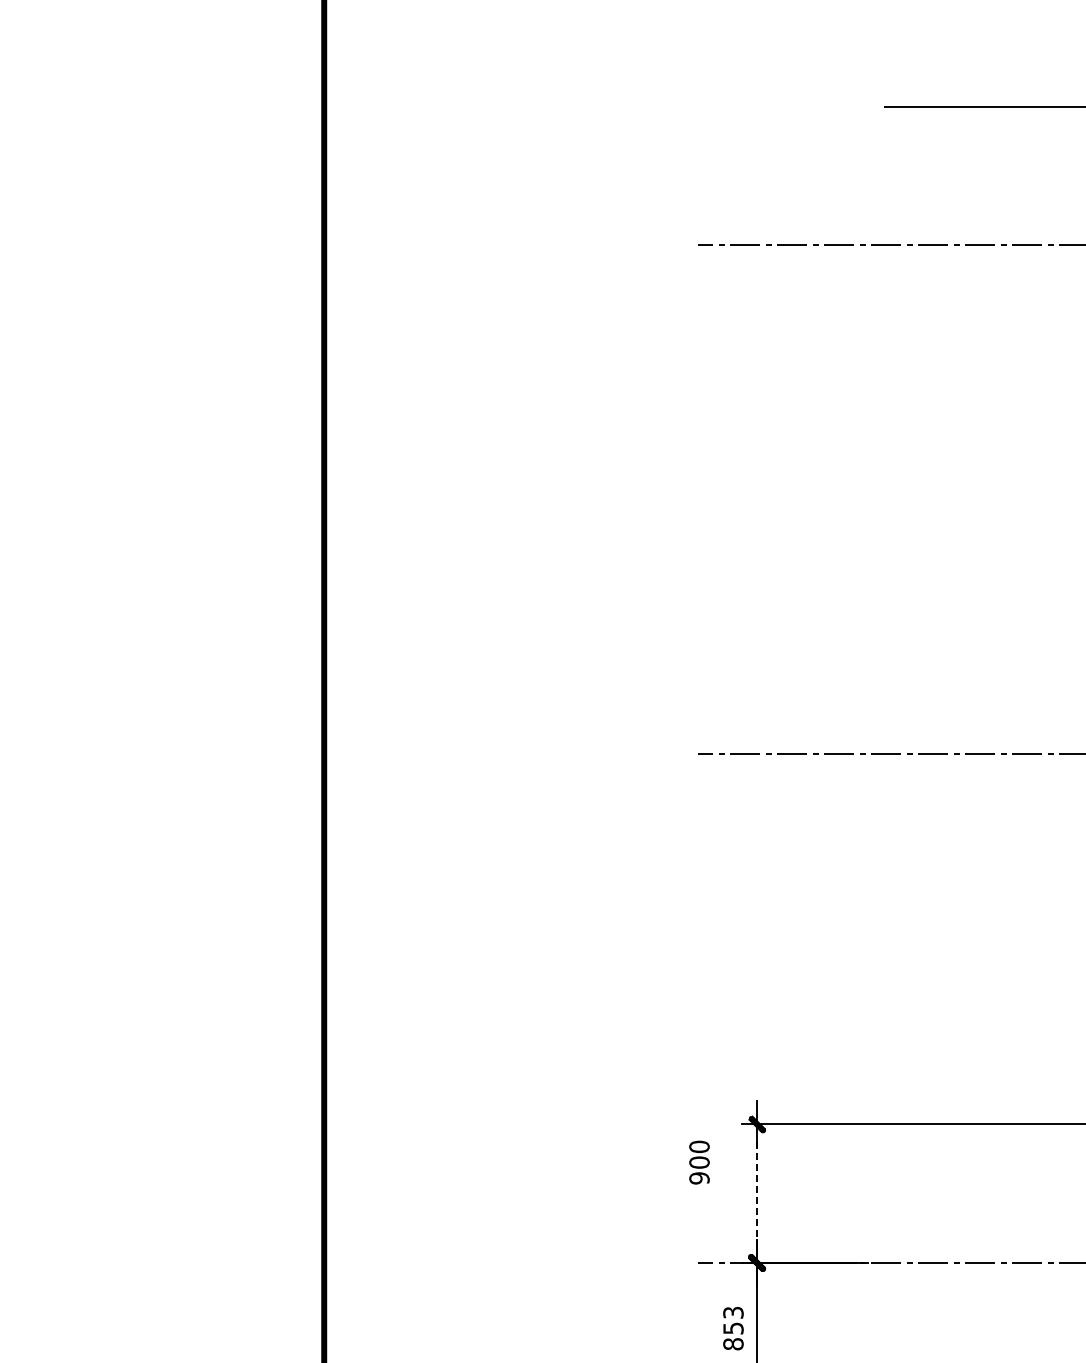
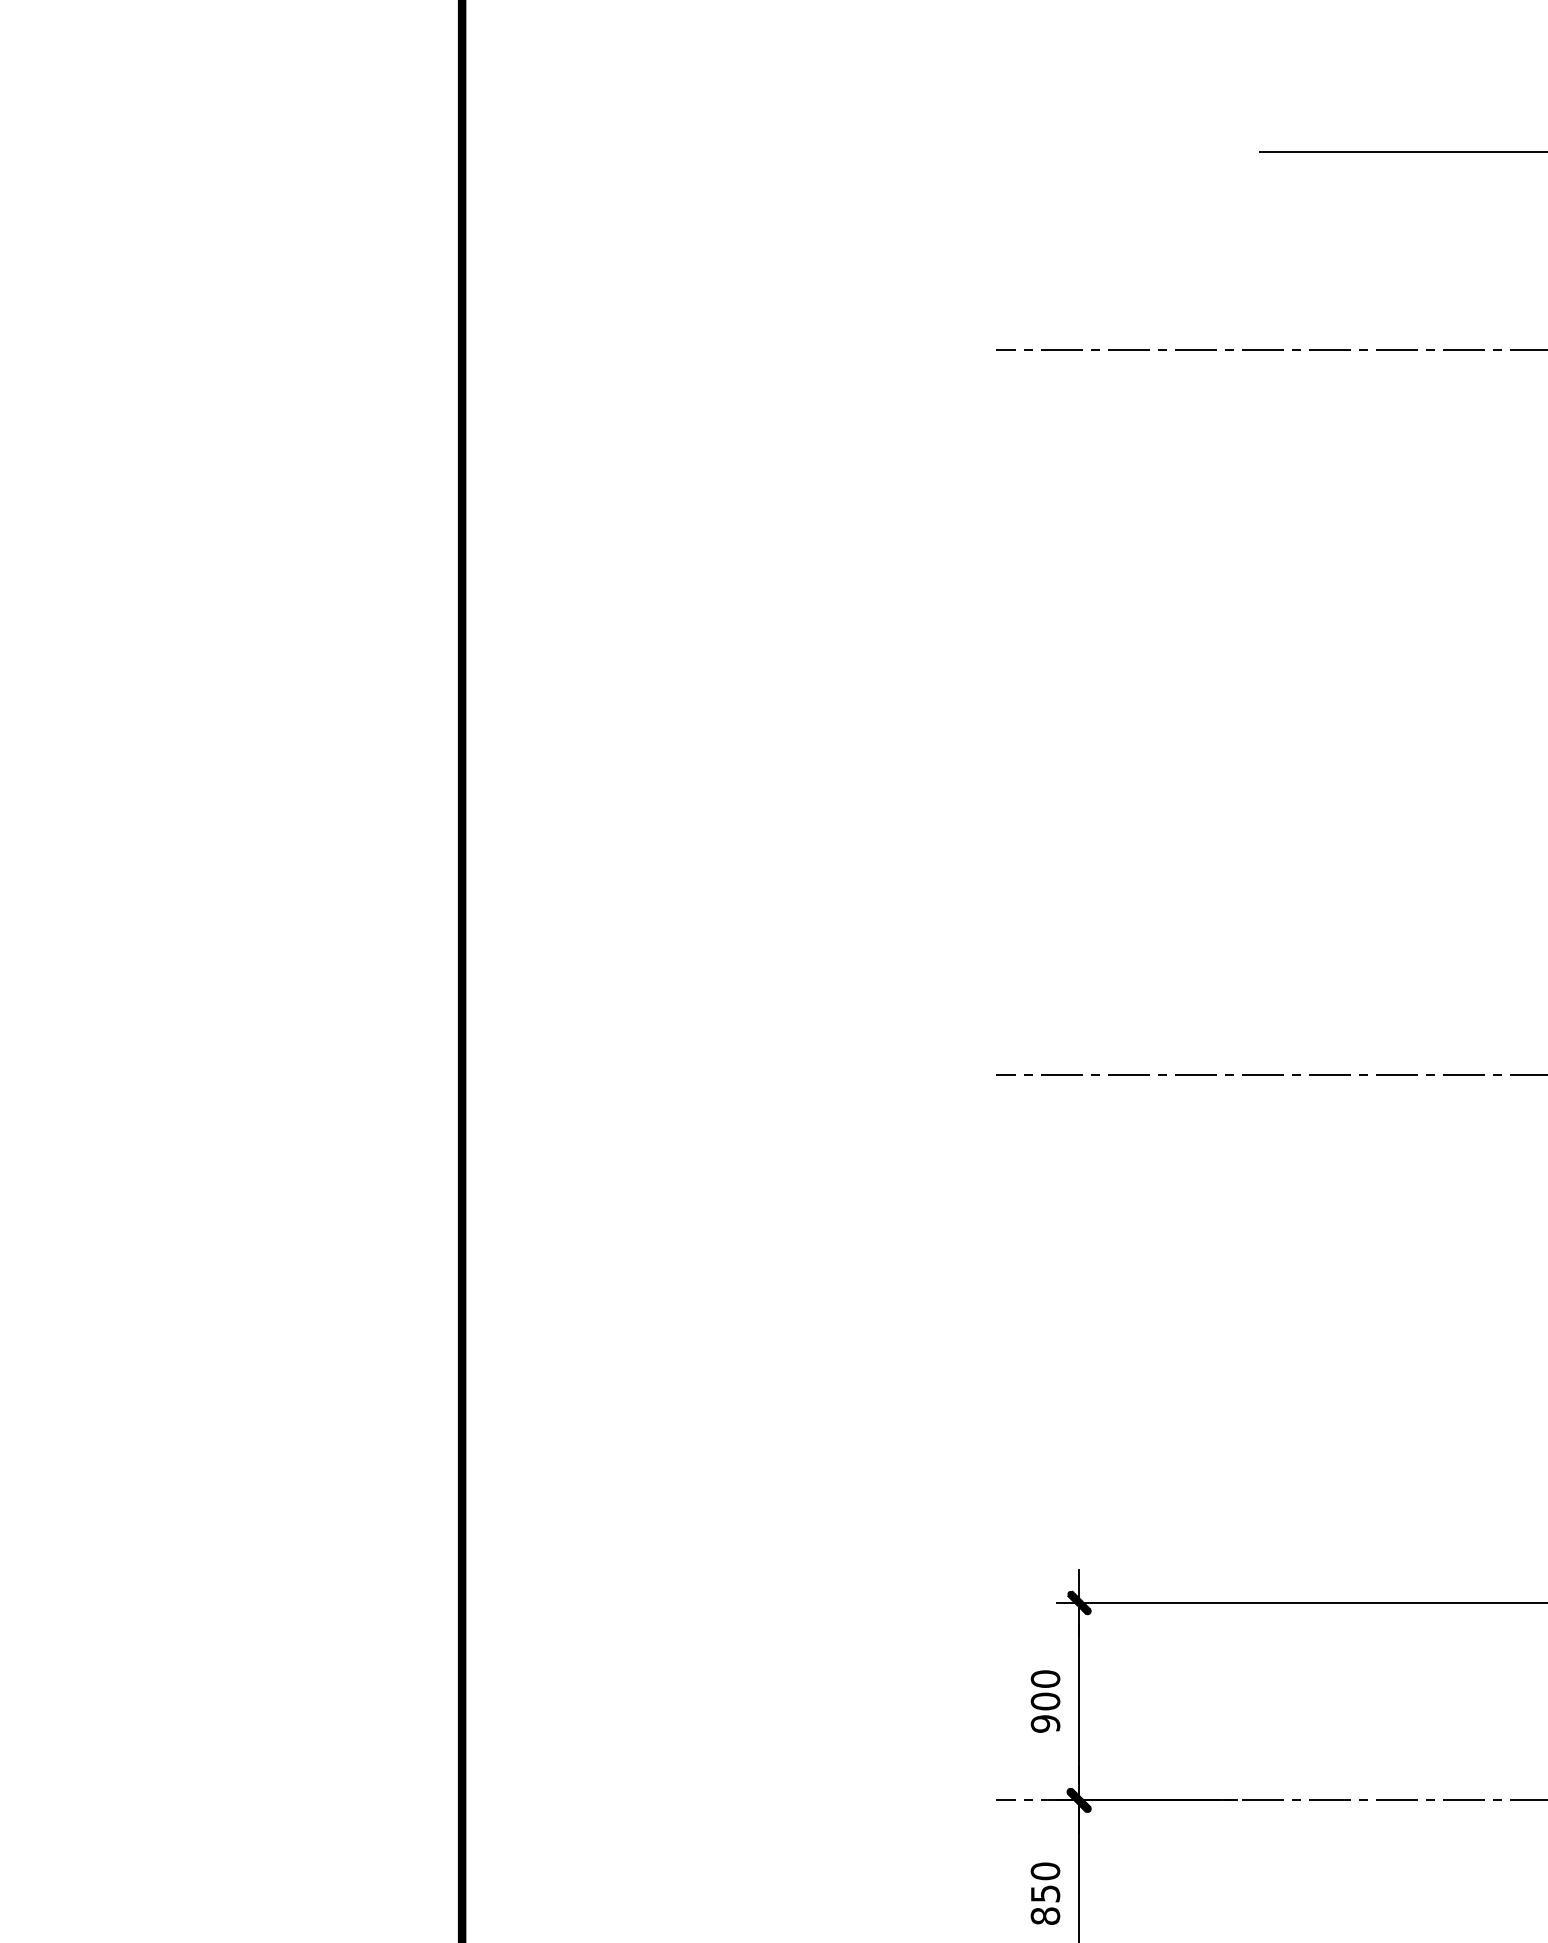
text: (699, 1162) -> (1045, 1701), moved
line: (757, 1193) -> (1079, 1701), dashed -> solid
text: (733, 1312) -> (1045, 1870), 853 -> 850

